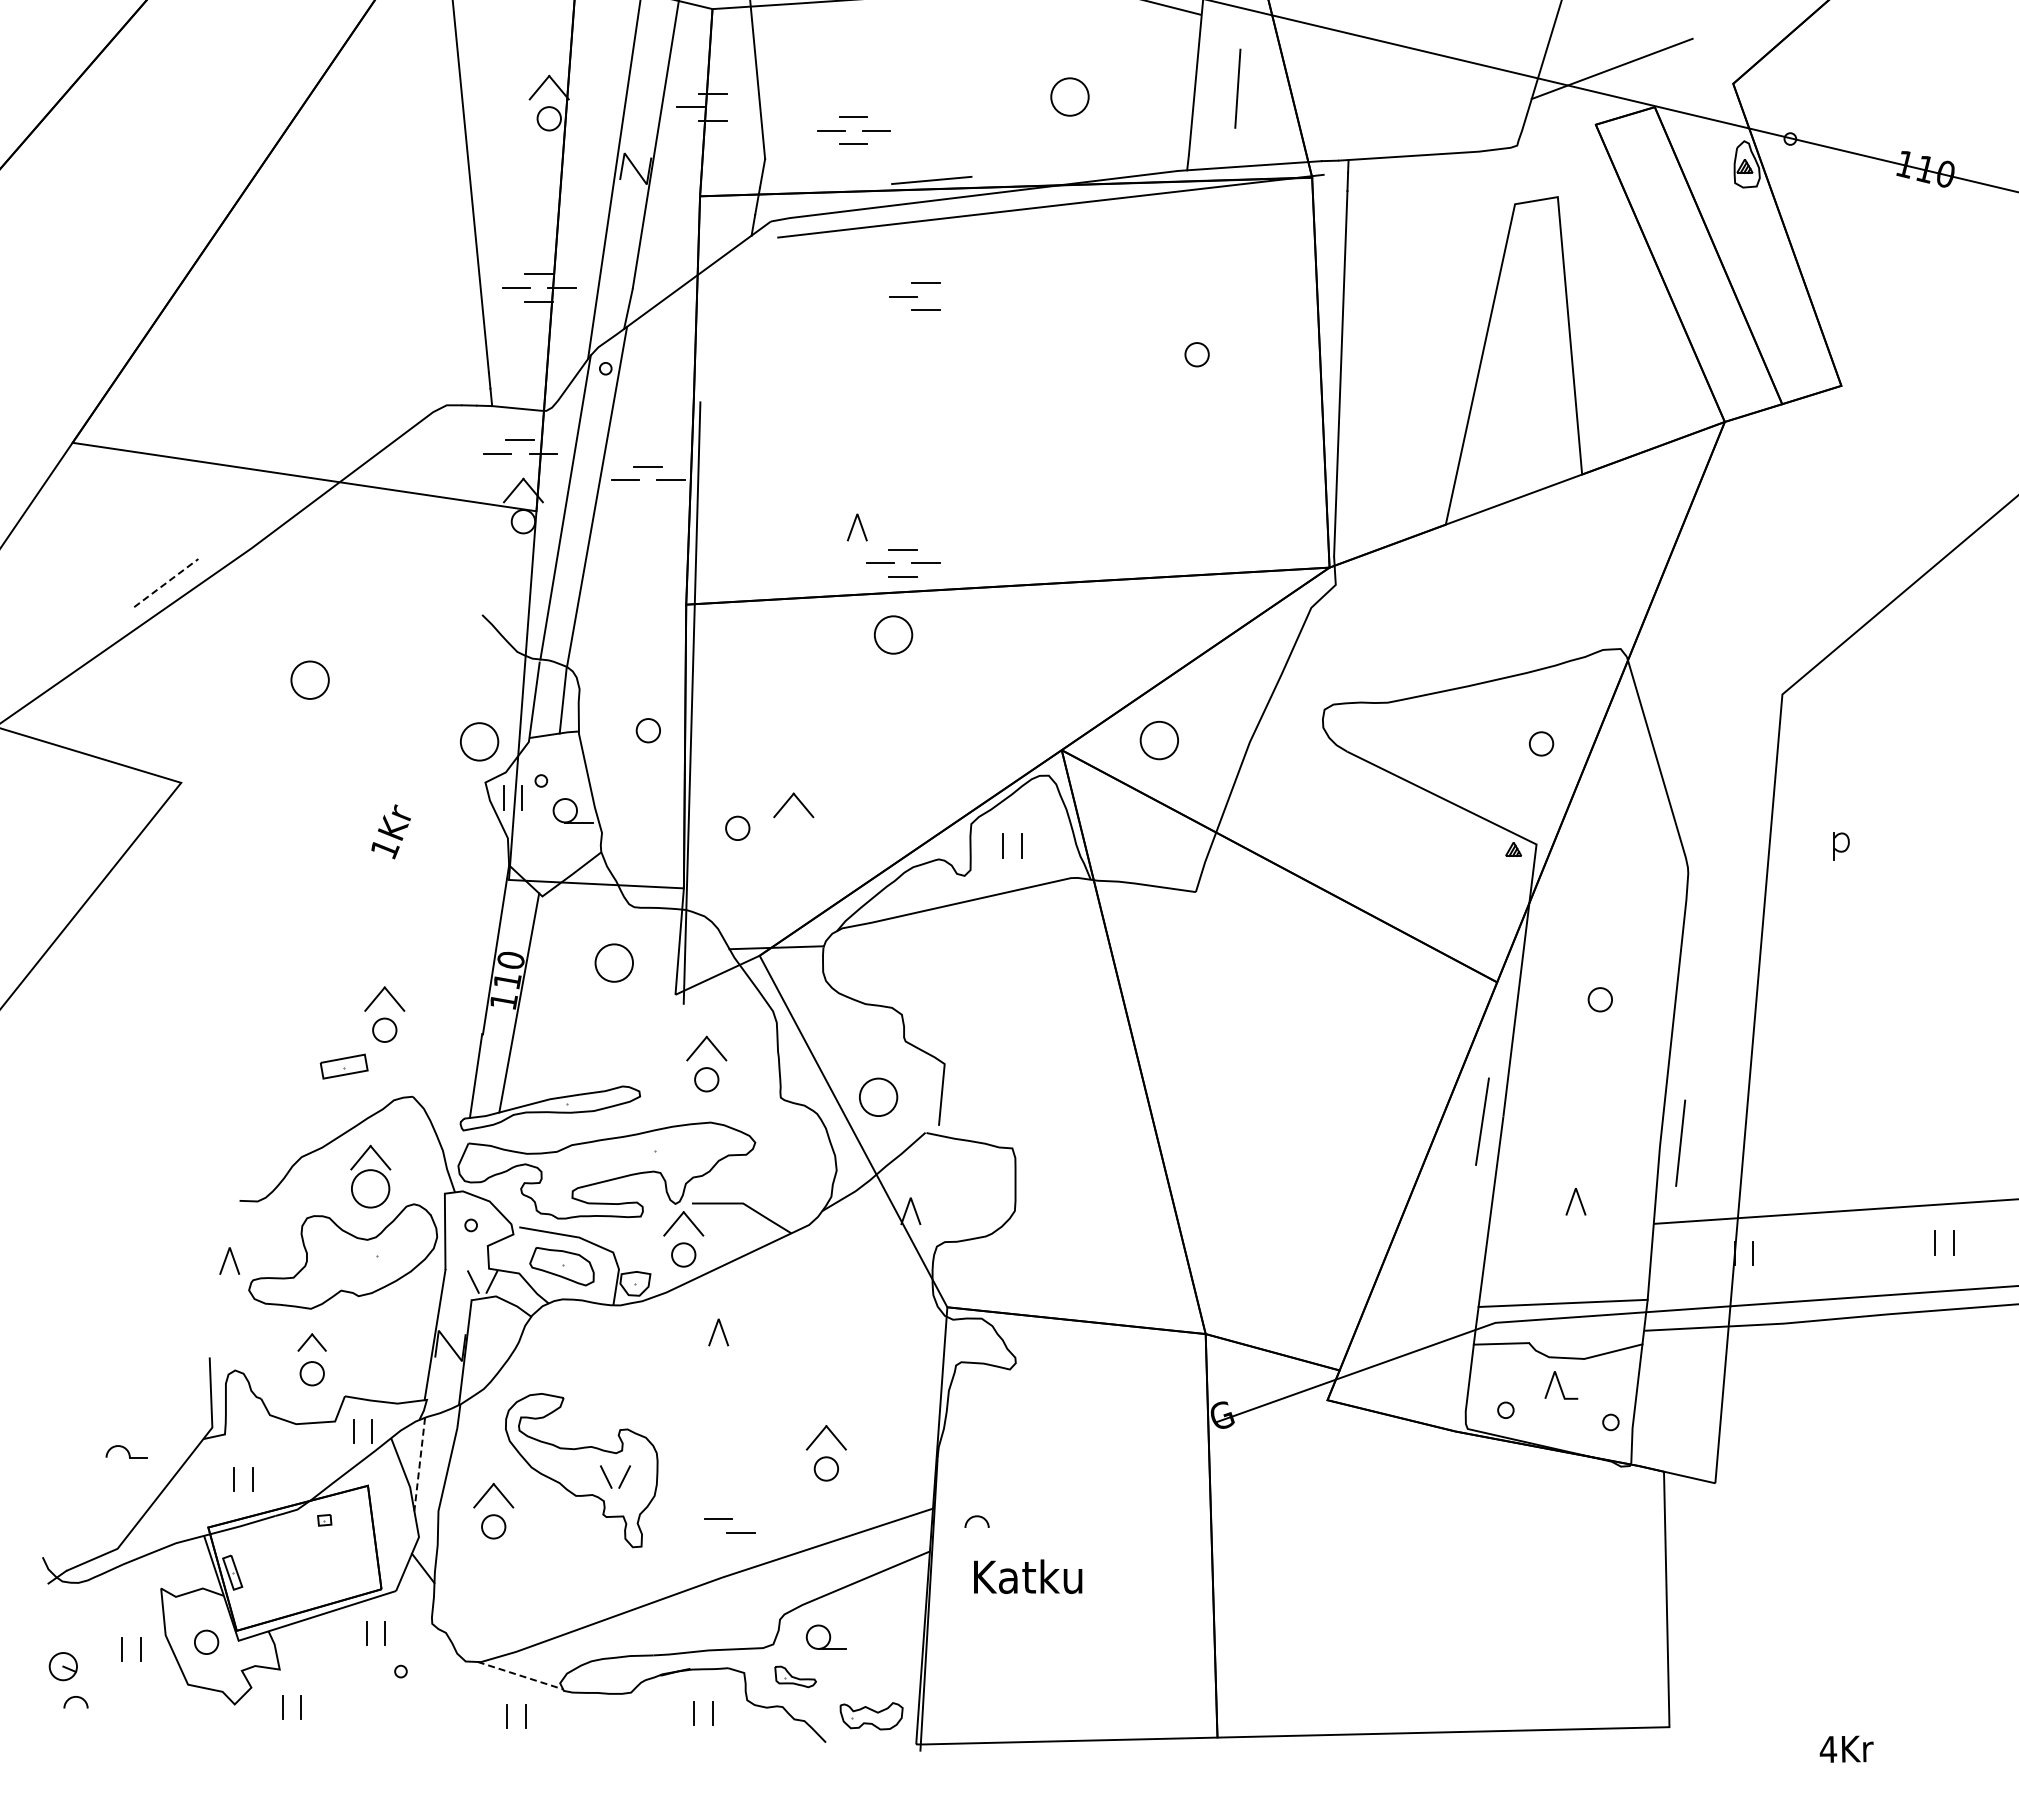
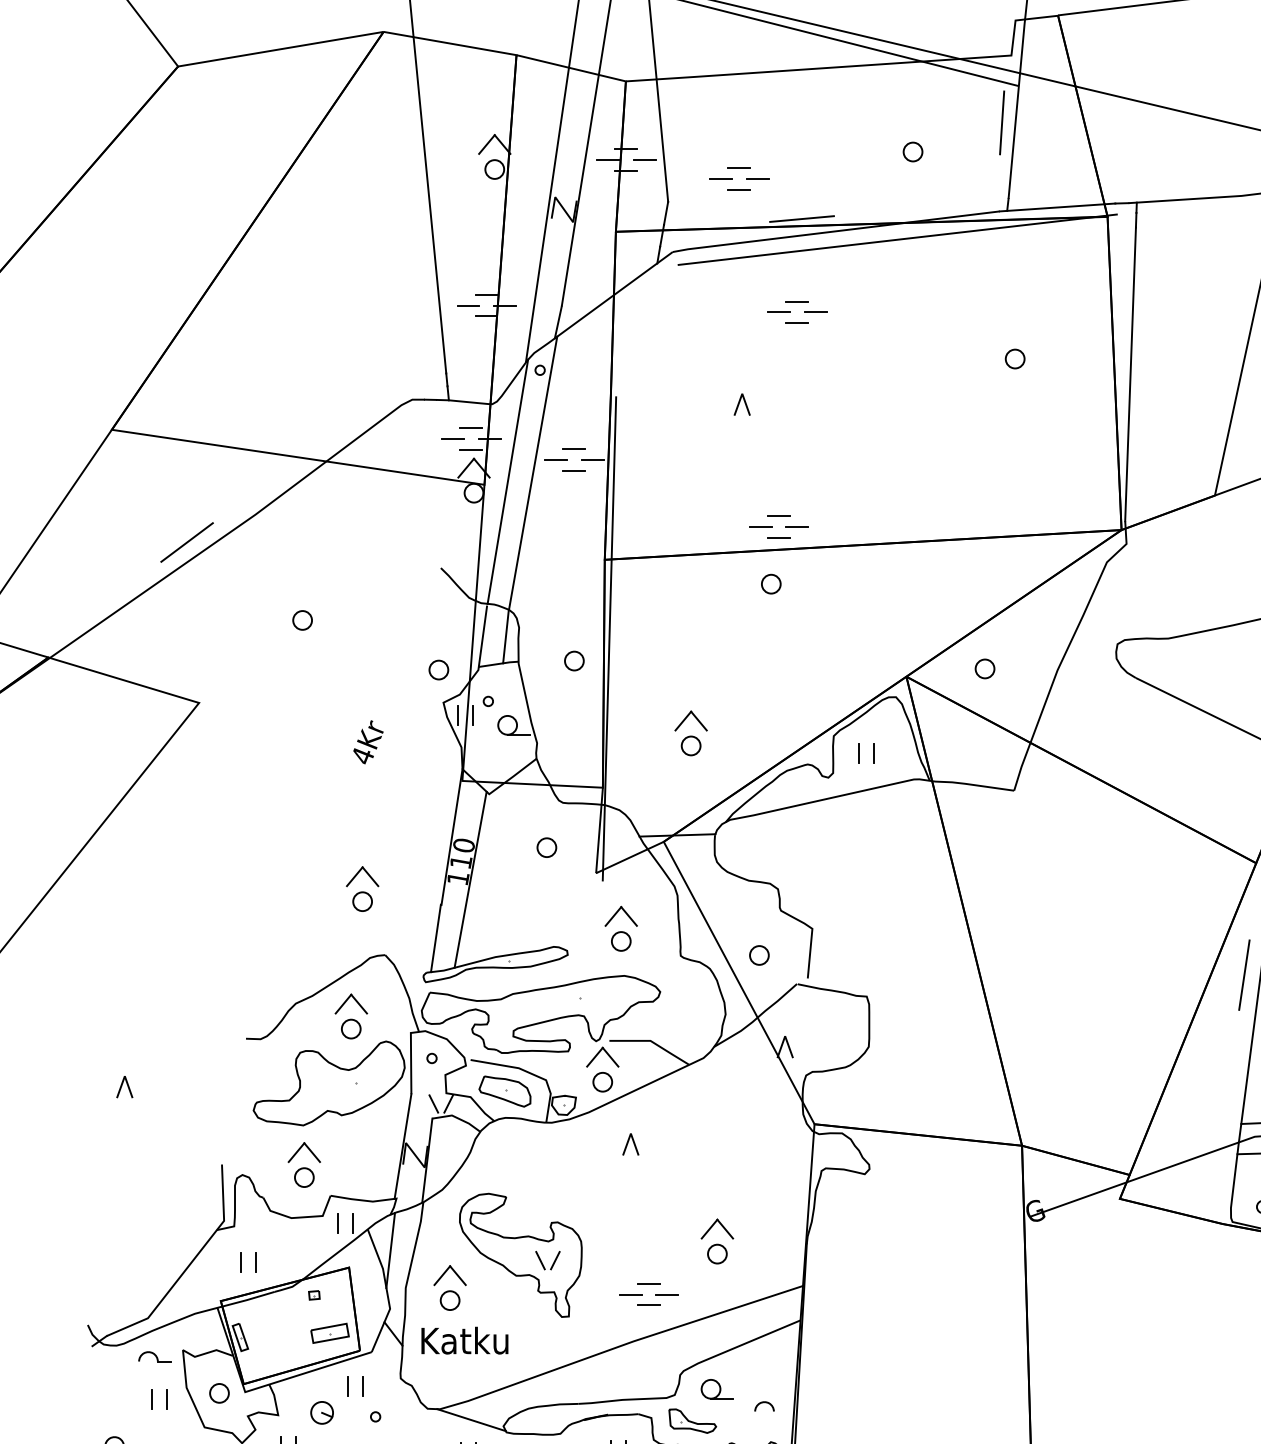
line: (1237, 88) -> (1001, 122), moved
circle: (1069, 96) -> (912, 151), size x0.62
line: (735, 107) -> (644, 160), added
line: (948, 296) -> (815, 312), added
line: (519, 467) -> (470, 449), added
line: (647, 493) -> (573, 470), added
line: (854, 525) -> (739, 403), moved
line: (166, 582) -> (187, 542), dashed -> solid
circle: (893, 634) -> (771, 583), size x0.62
circle: (309, 679) -> (302, 619), size x0.62
circle: (1159, 740) -> (984, 668), size x0.62
circle: (479, 741) -> (438, 669), size x0.62
circle: (737, 827) -> (690, 745), moved
text: (385, 849) -> (363, 756), 1Kr -> 4Kr
circle: (613, 962) -> (546, 847), size x0.62
part: (343, 1066) -> (329, 1333), moved
circle: (878, 1096) -> (759, 954), size x0.62
circle: (370, 1188) -> (351, 1028), size x0.62
line: (226, 1260) -> (122, 1086), moved
part: (311, 1342) -> (303, 1152), size x1.43
part: (126, 1451) -> (155, 1356), moved
line: (419, 1465) -> (390, 1251), dashed -> solid
line: (740, 1505) -> (648, 1283), added
arc: (976, 1517) -> (764, 1403), moved
line: (763, 1519) -> (666, 1294), added
text: (1028, 1576) -> (465, 1340), moved
part: (62, 1666) -> (321, 1412), moved
line: (520, 1675) -> (471, 1420), dashed -> solid
part: (795, 1676) -> (692, 1420), size x1.43

